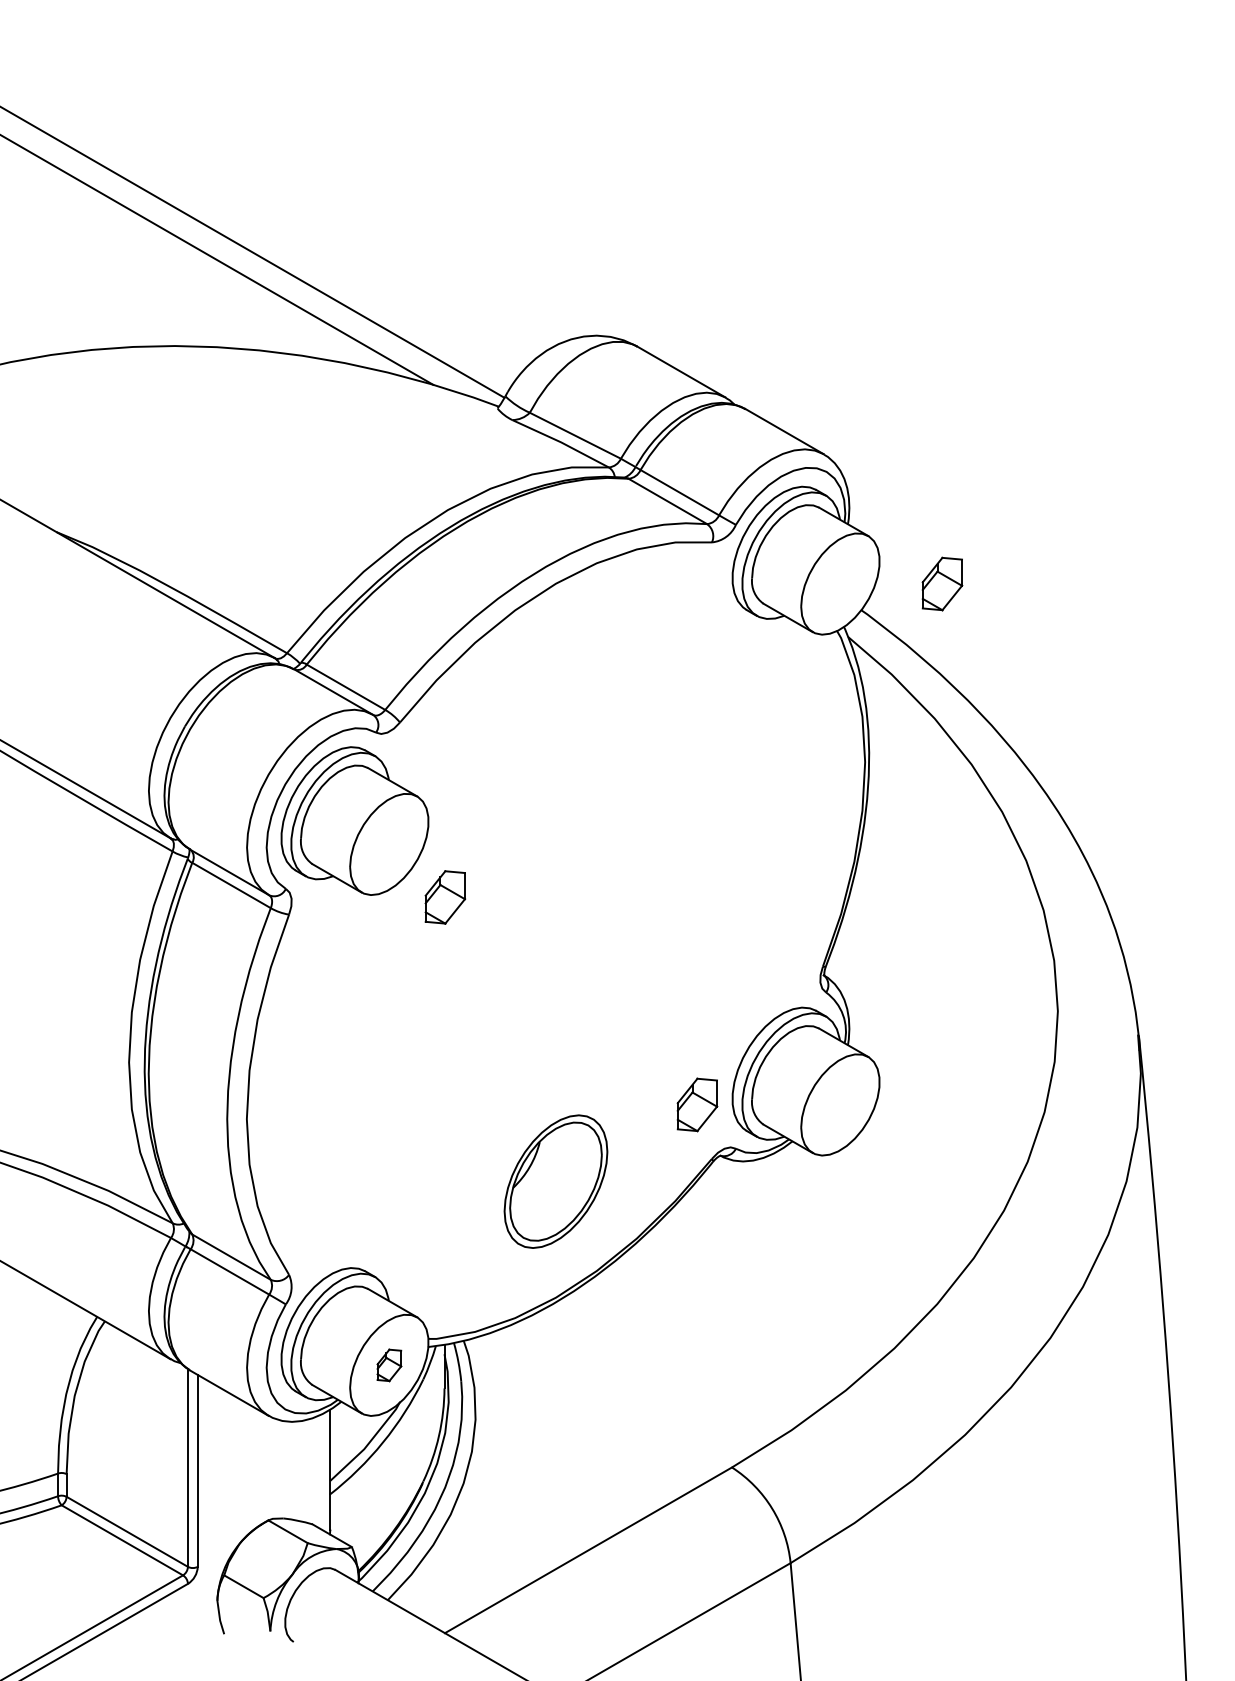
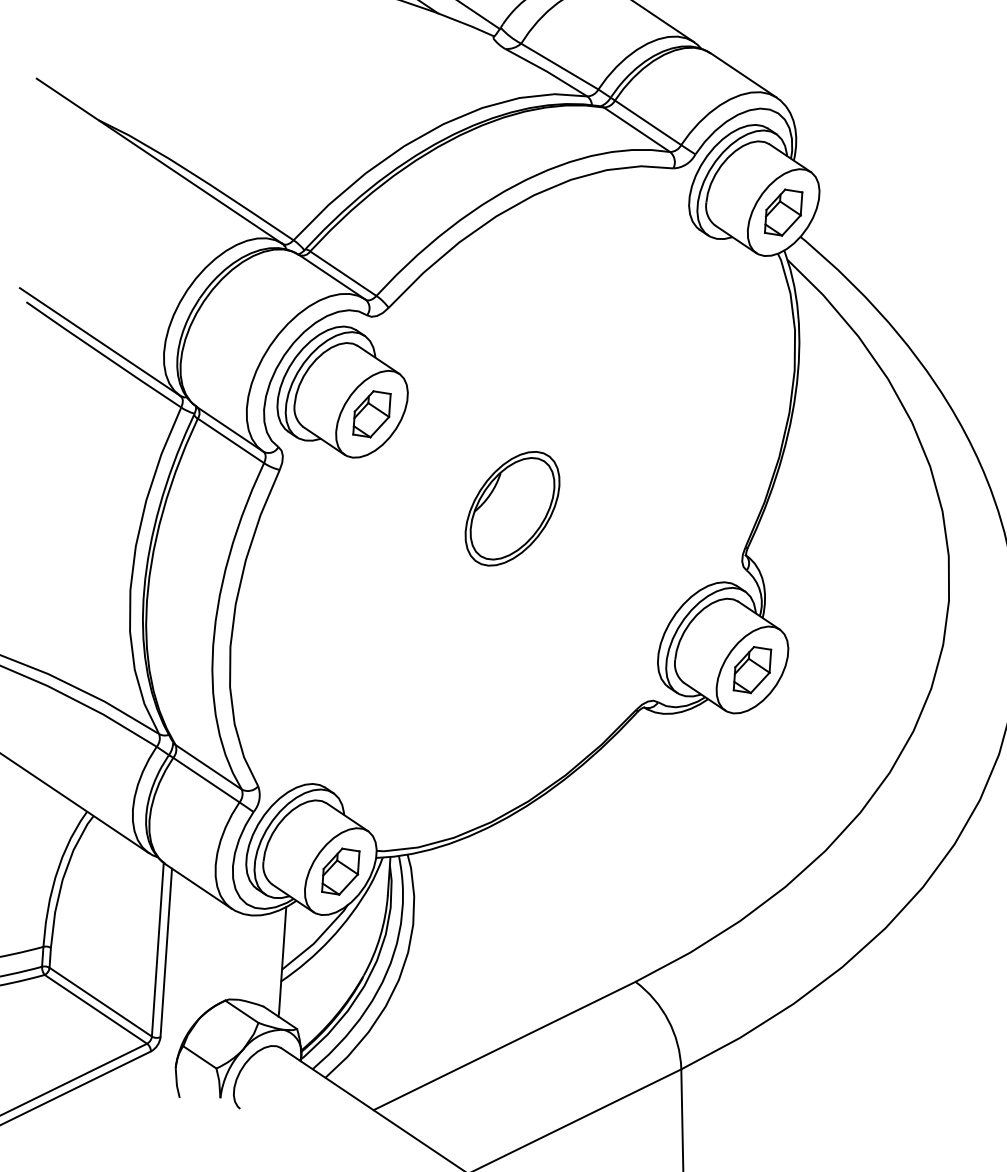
part: (942, 583) -> (783, 212), moved
part: (445, 897) -> (372, 414), moved
part: (697, 1104) -> (752, 669), moved
part: (555, 1181) -> (512, 508), moved
part: (389, 1365) -> (340, 871), size x1.67

